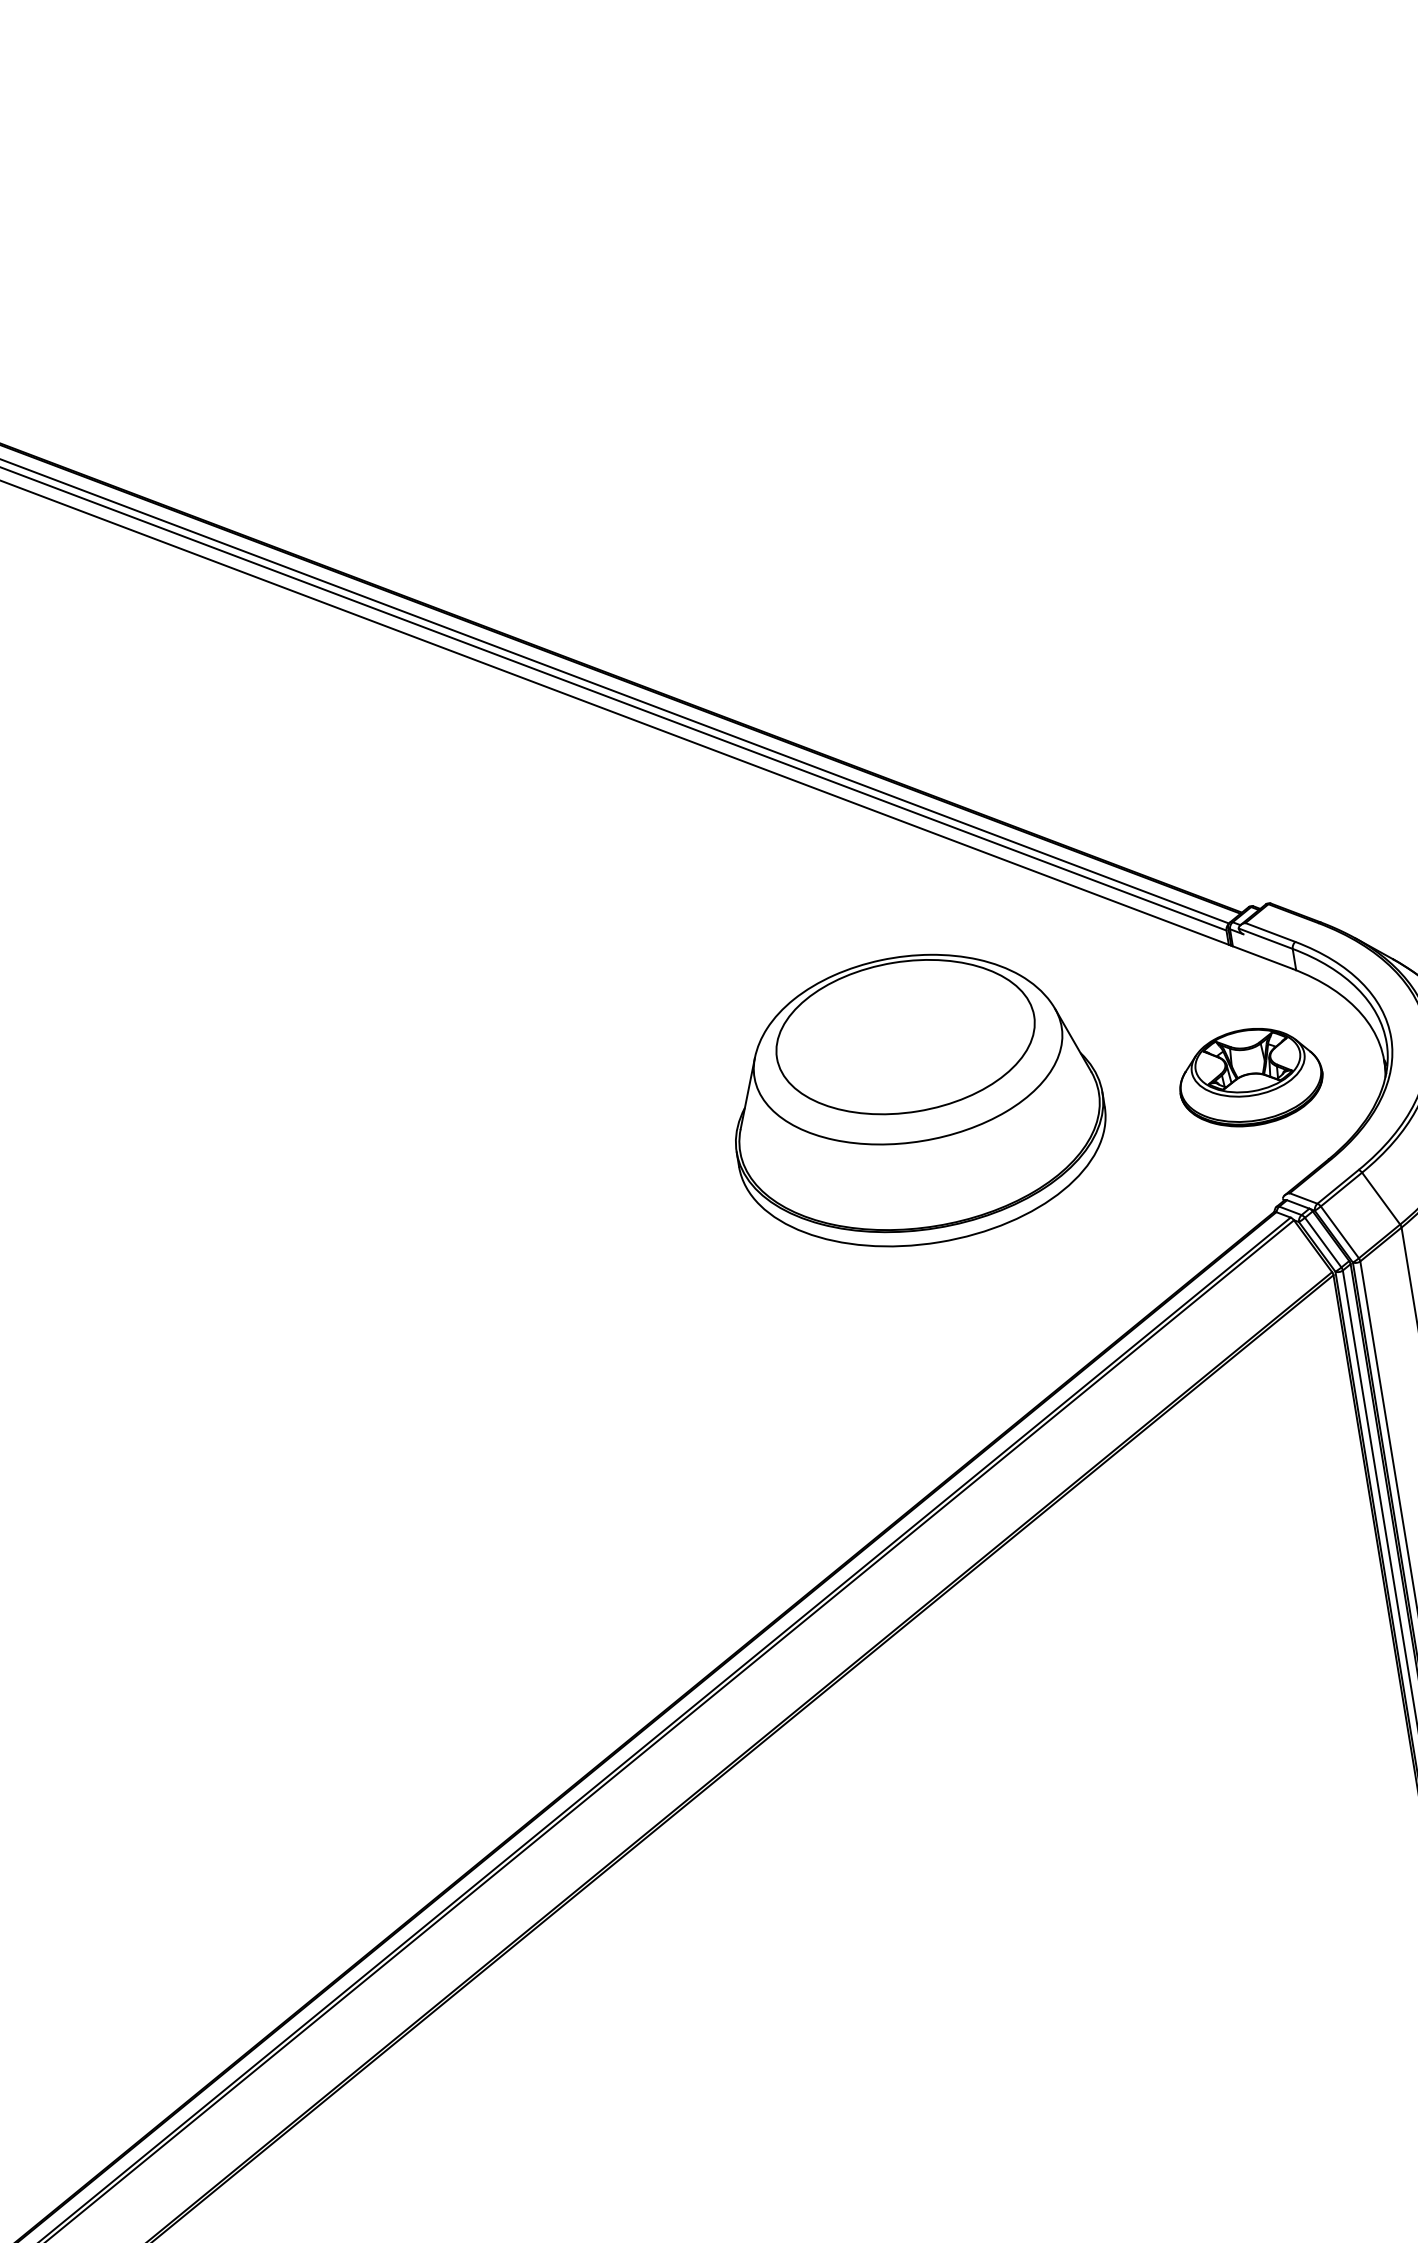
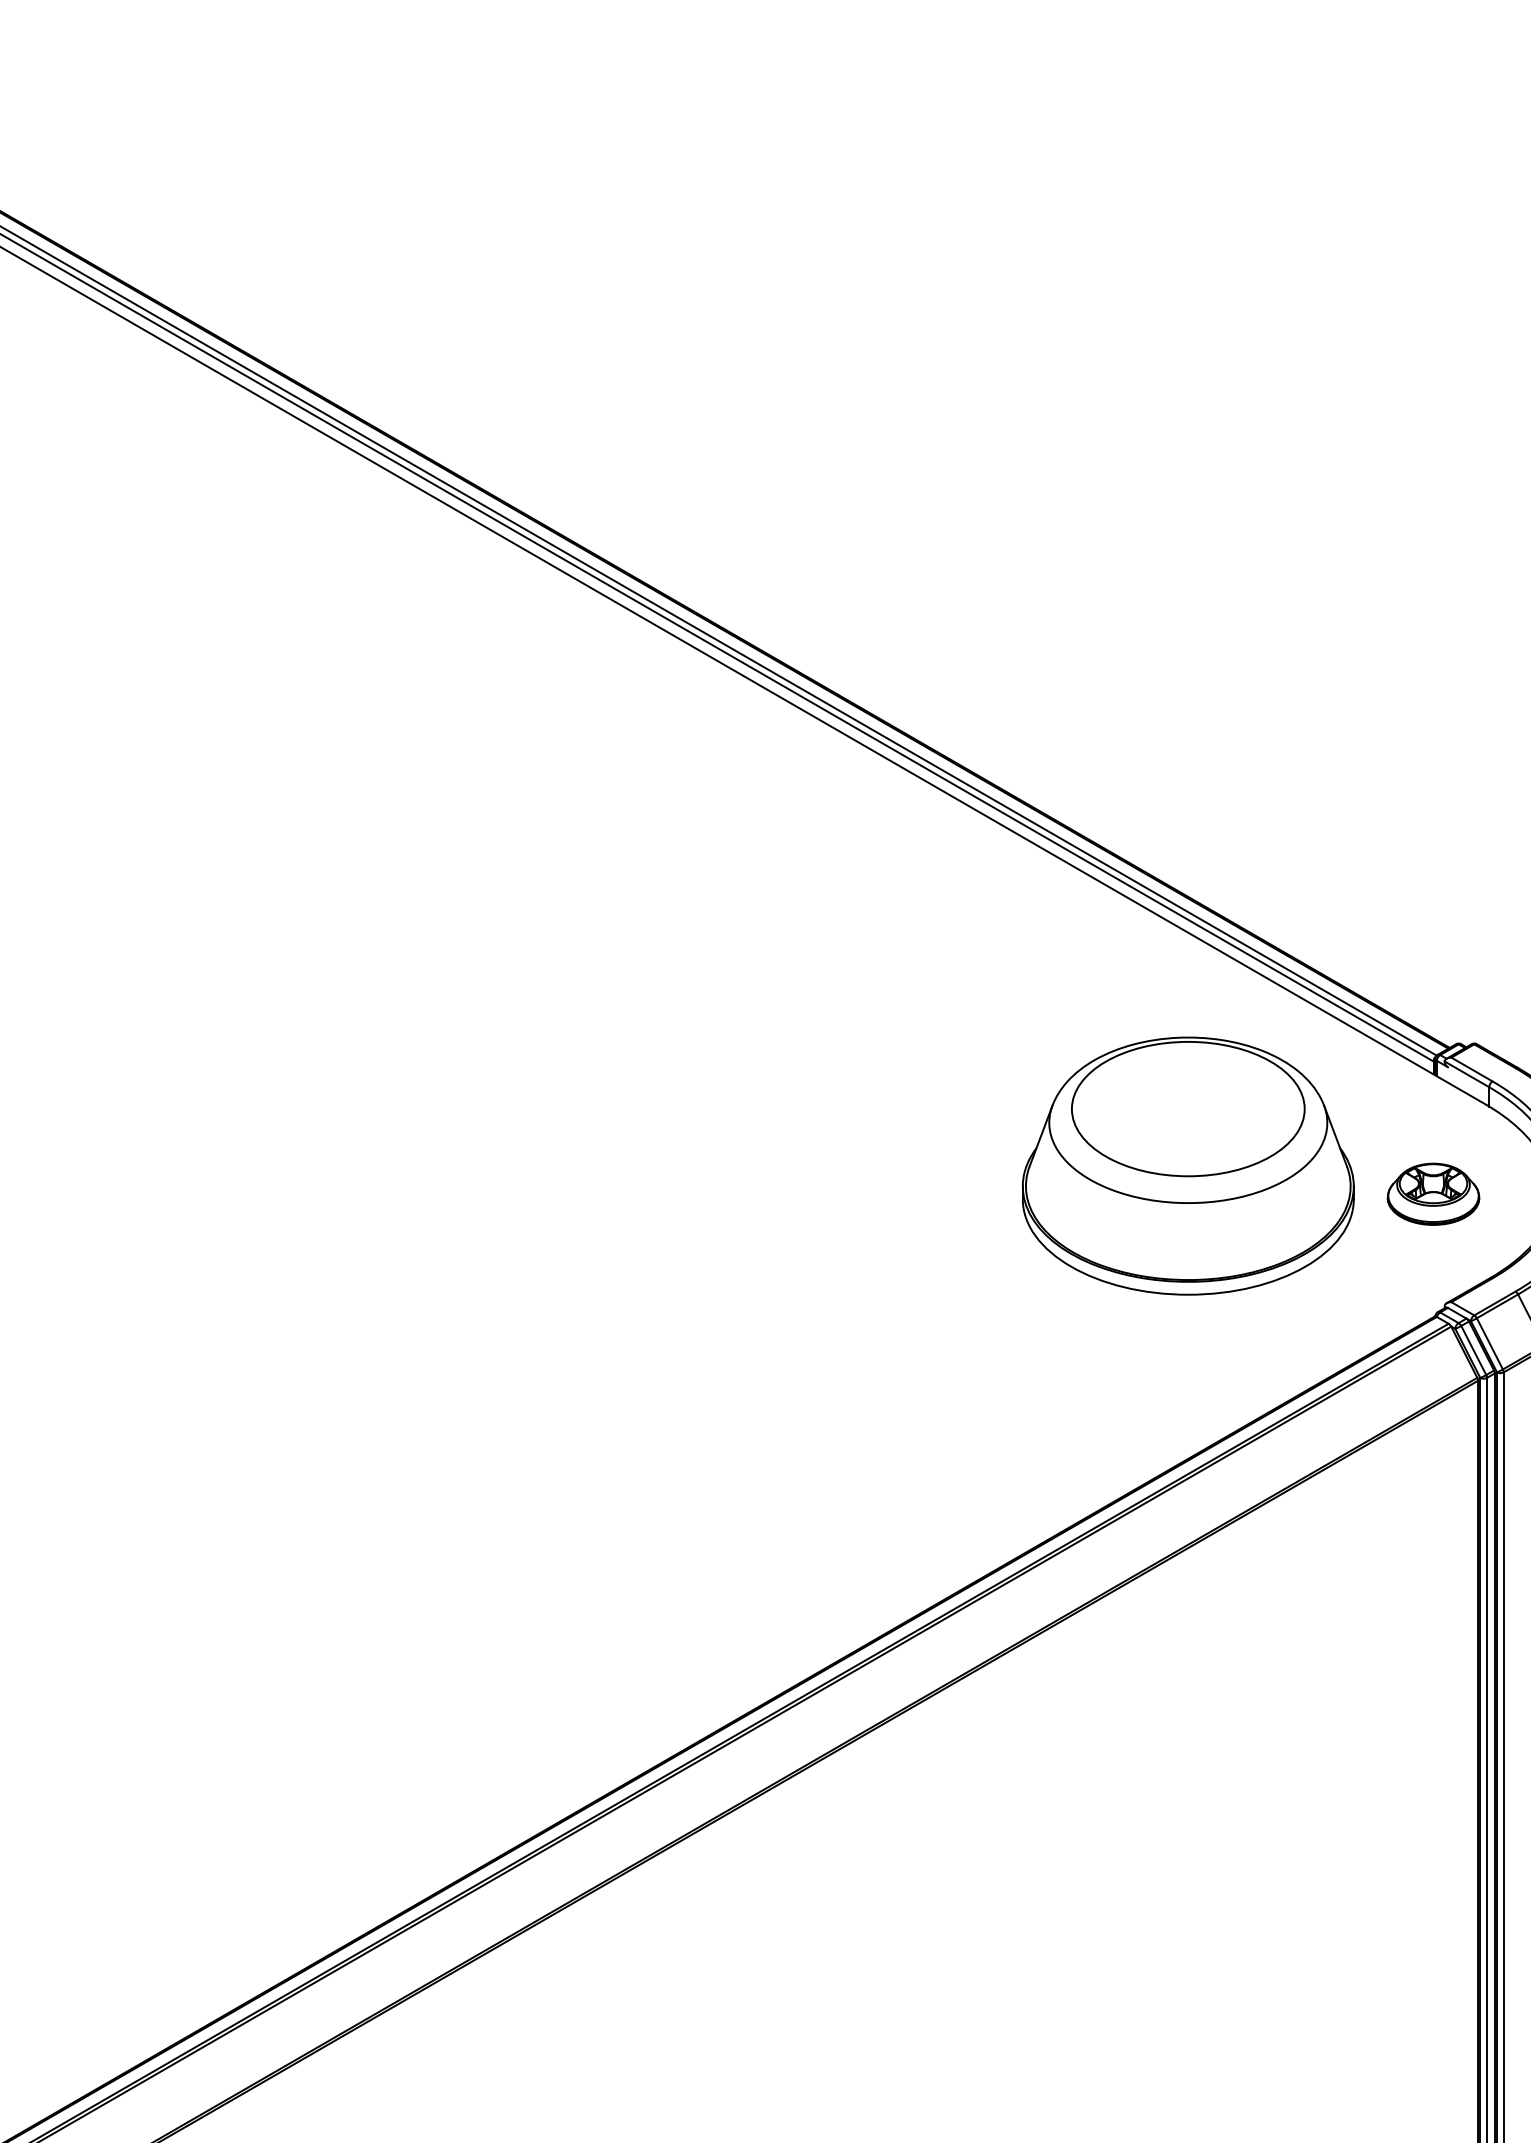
part: (1250, 1076) -> (1433, 1193), size x0.71
part: (914, 1099) -> (1187, 1165), moved

